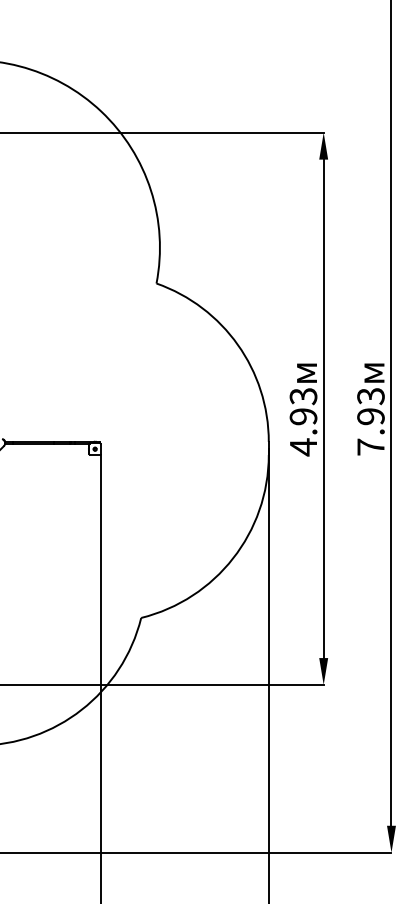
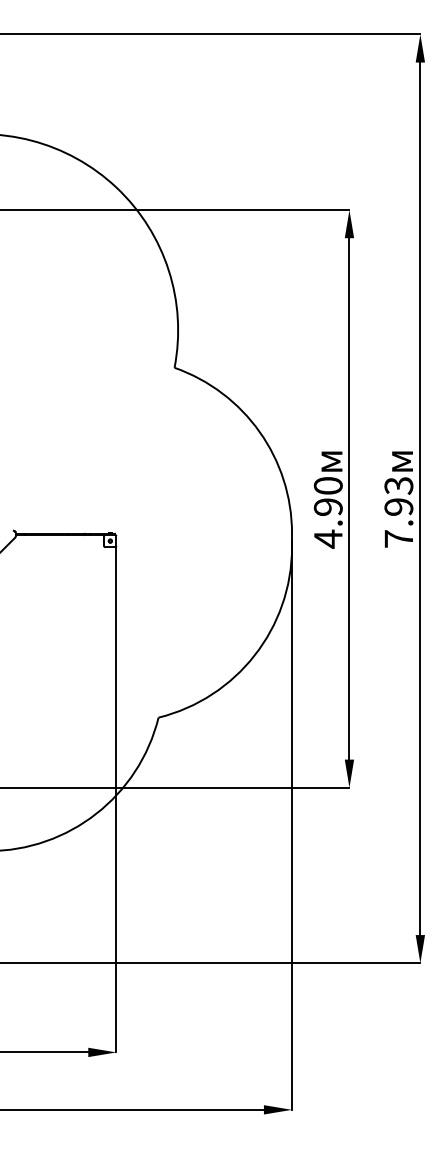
text: (302, 396) -> (327, 486), 4.93 -> 4.90

